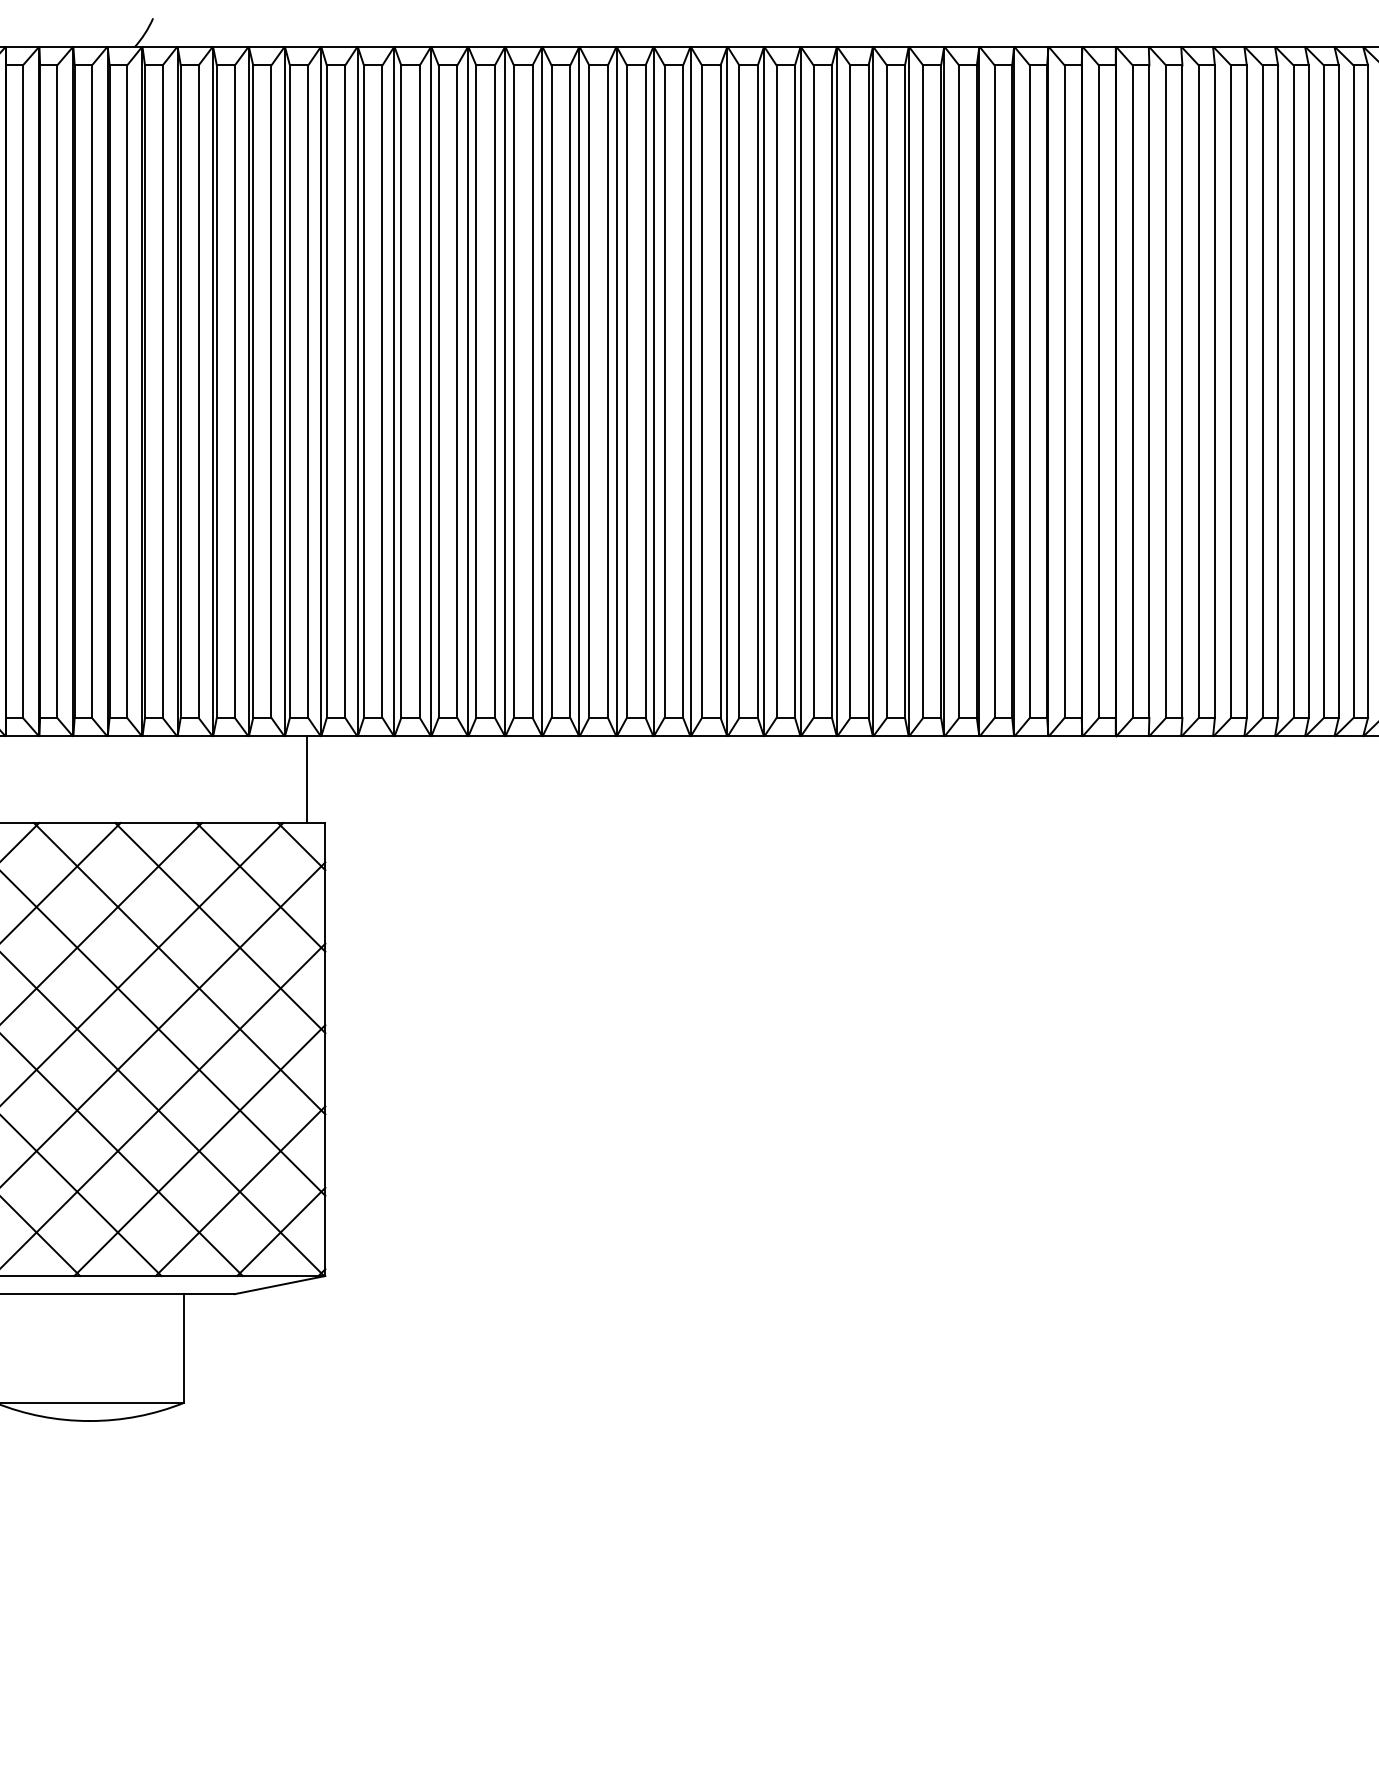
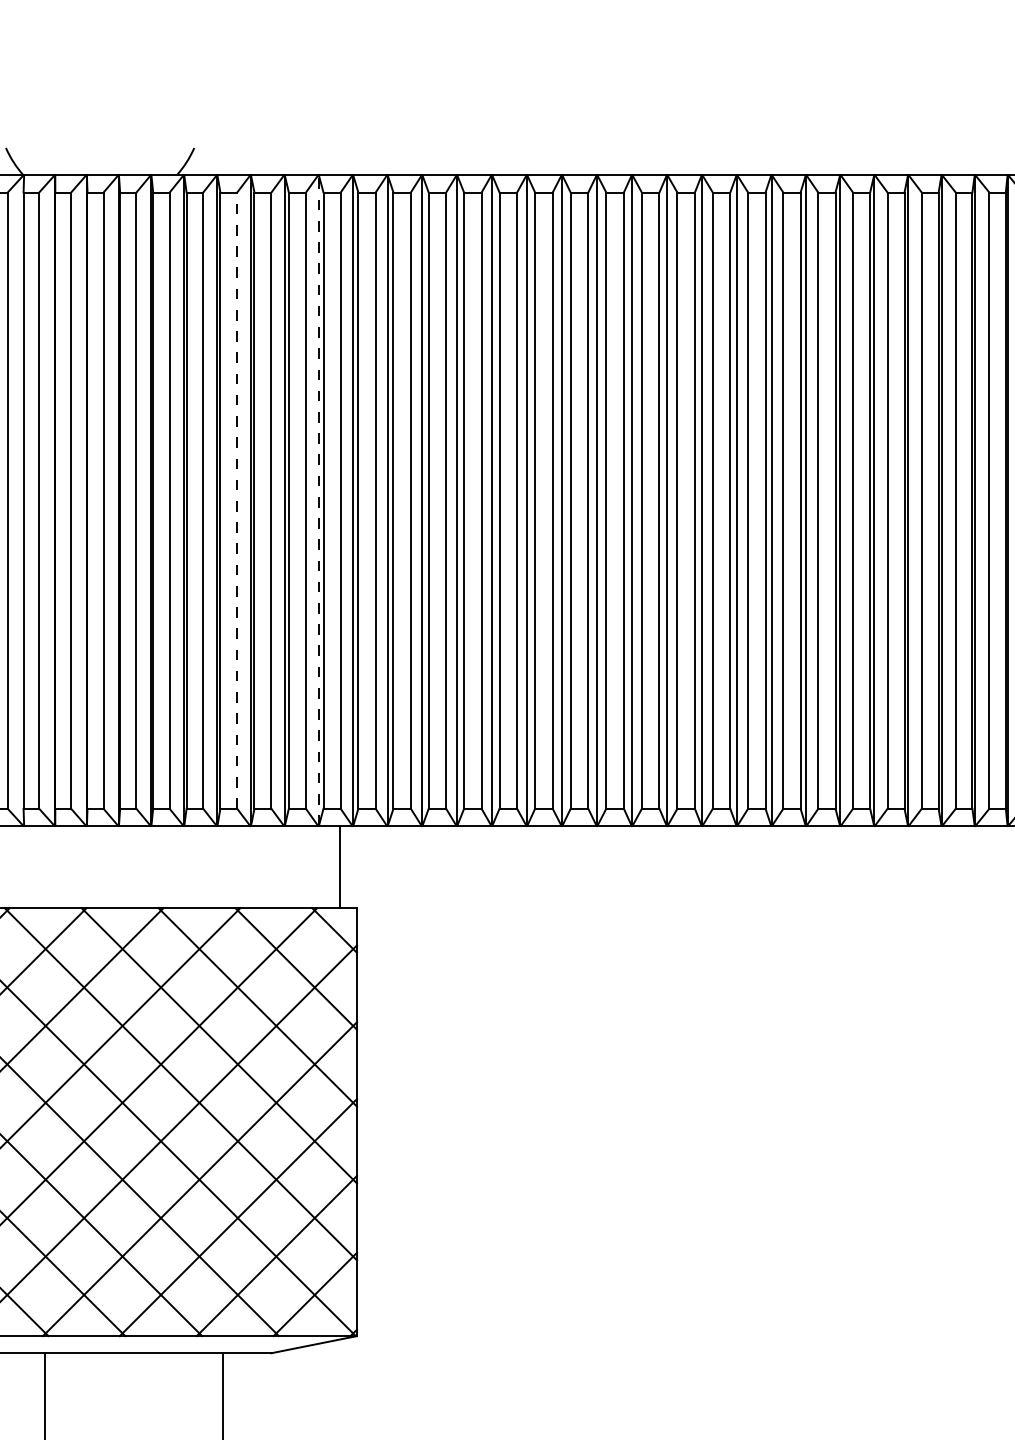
line: (198, 391) -> (237, 500), solid -> dashed
line: (284, 391) -> (318, 500), solid -> dashed

